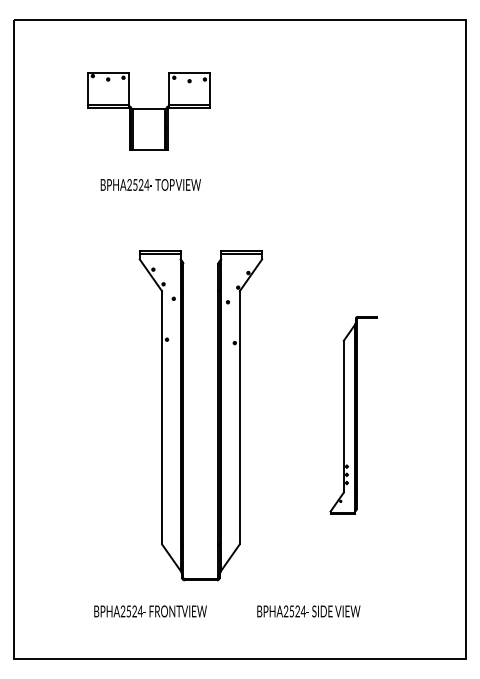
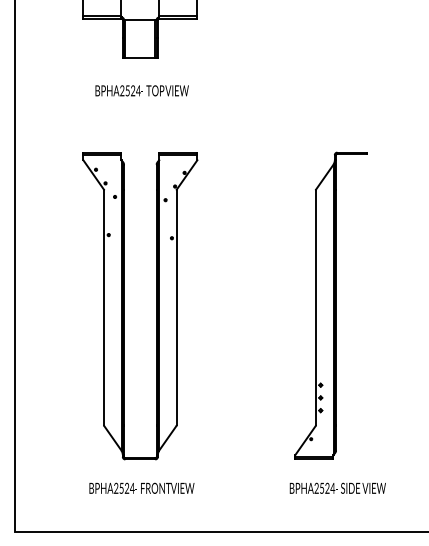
part: (183, 415) -> (124, 305), moved
part: (353, 415) -> (331, 305), size x1.67
text: (308, 611) -> (337, 488), moved

